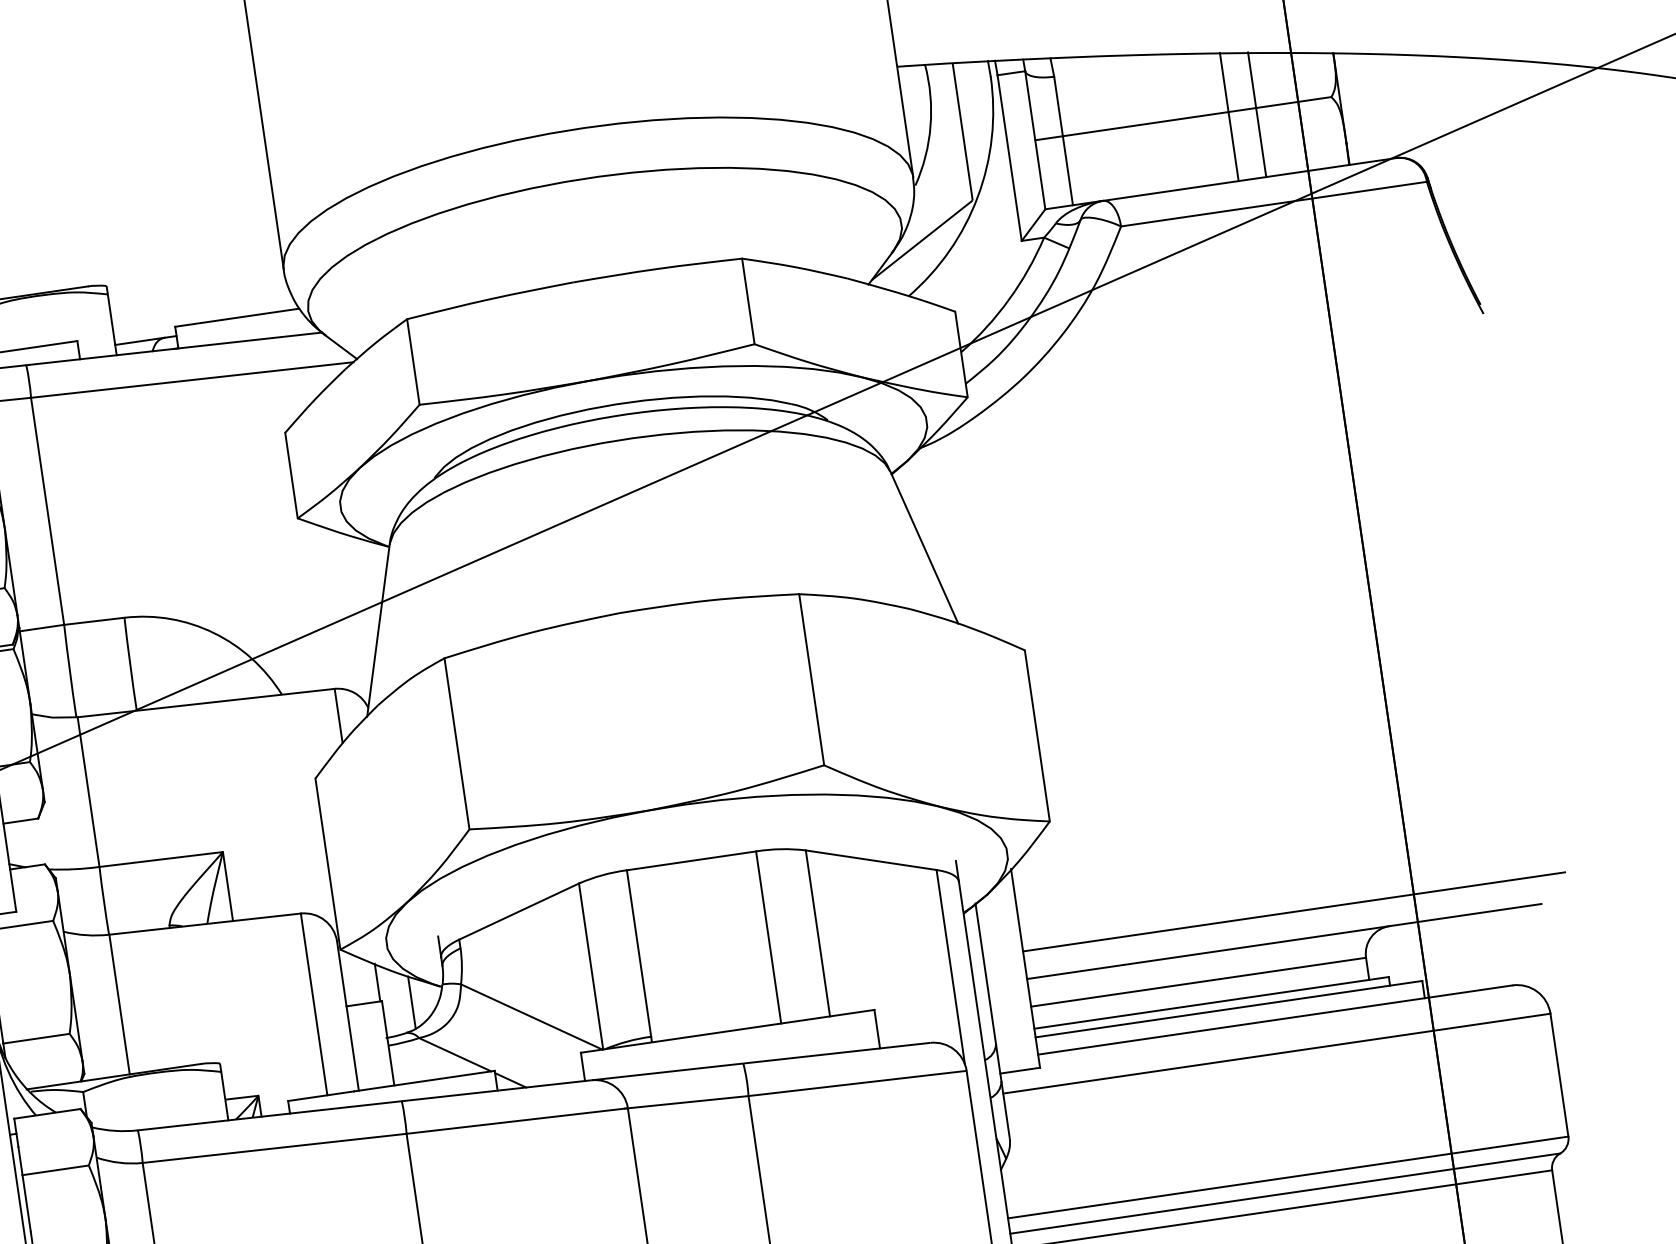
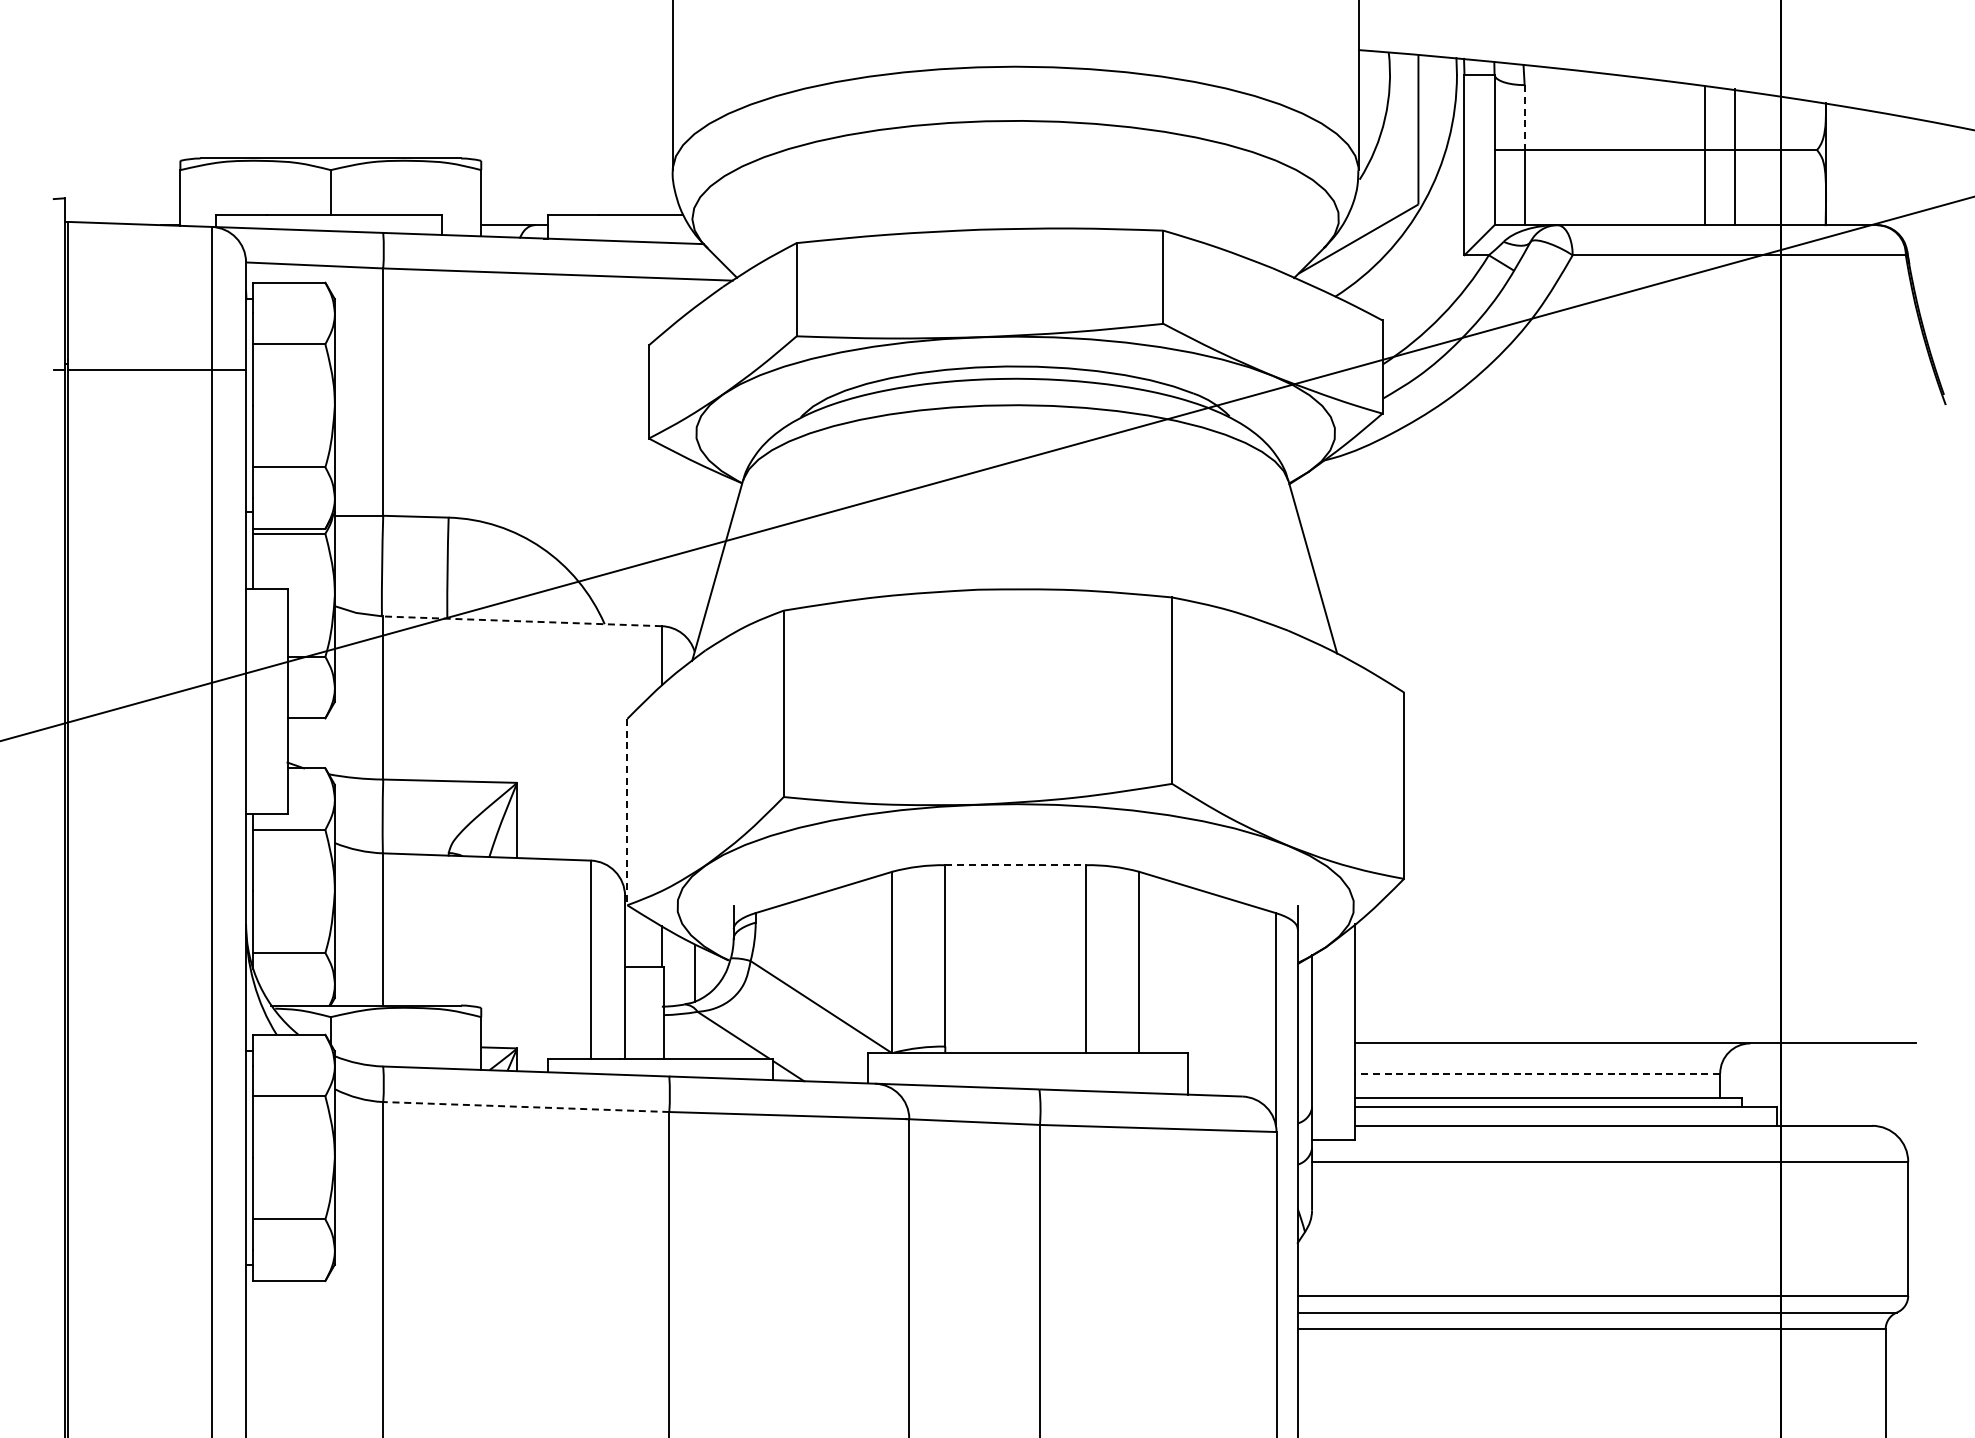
line: (1058, 107) -> (1524, 118), solid -> dashed
line: (206, 703) -> (522, 621), solid -> dashed
line: (692, 861) -> (1016, 865), solid -> dashed
line: (328, 864) -> (627, 812), solid -> dashed
line: (1294, 912) -> (1650, 1013), removed
line: (1198, 982) -> (1537, 1073), solid -> dashed
line: (273, 1148) -> (525, 1107), solid -> dashed

